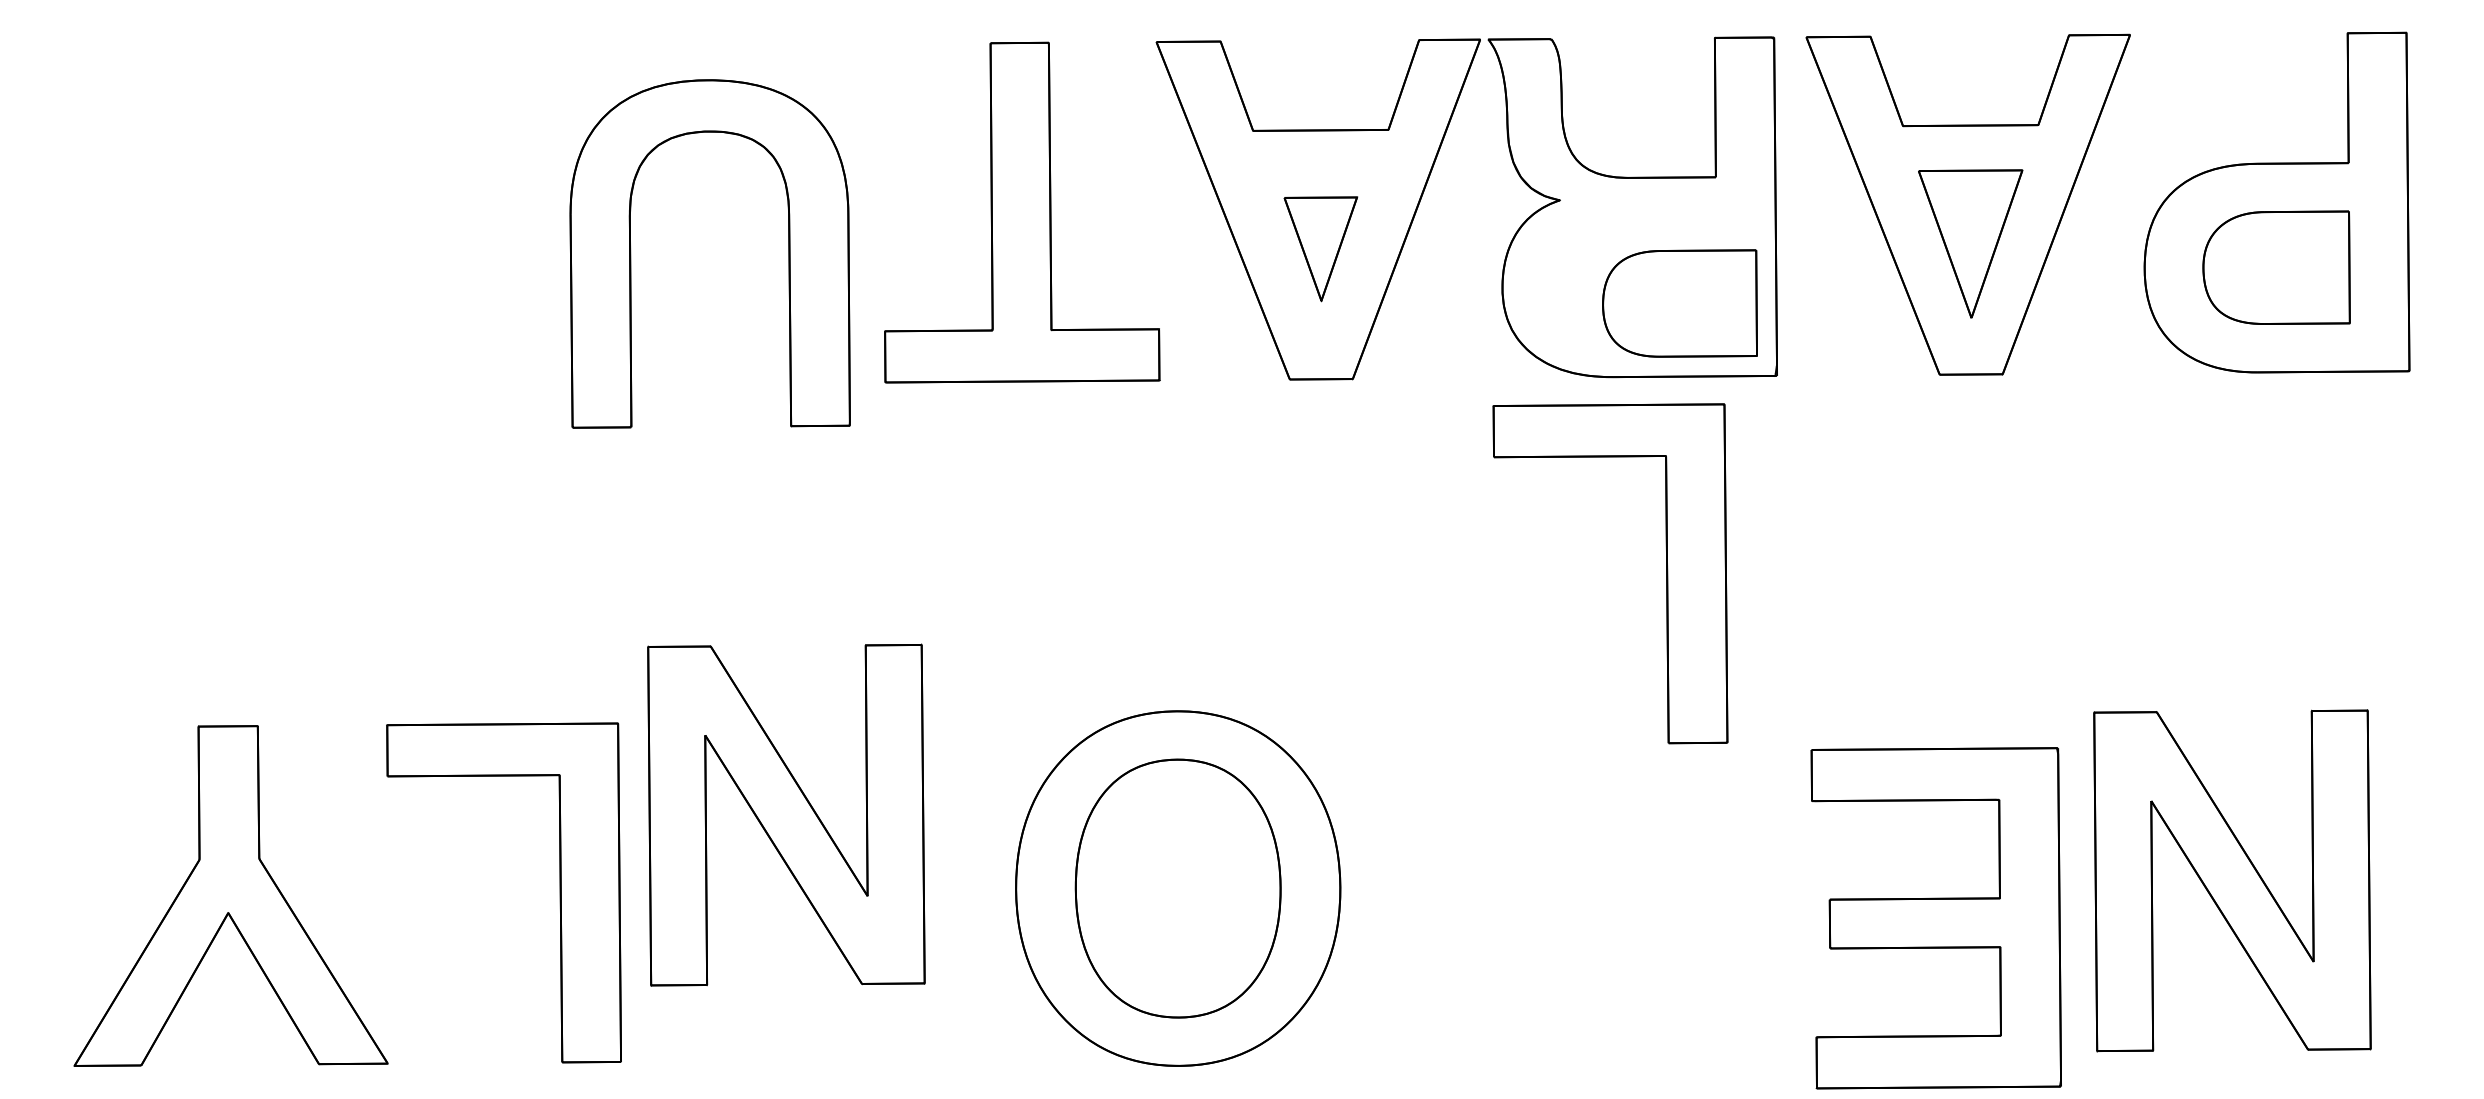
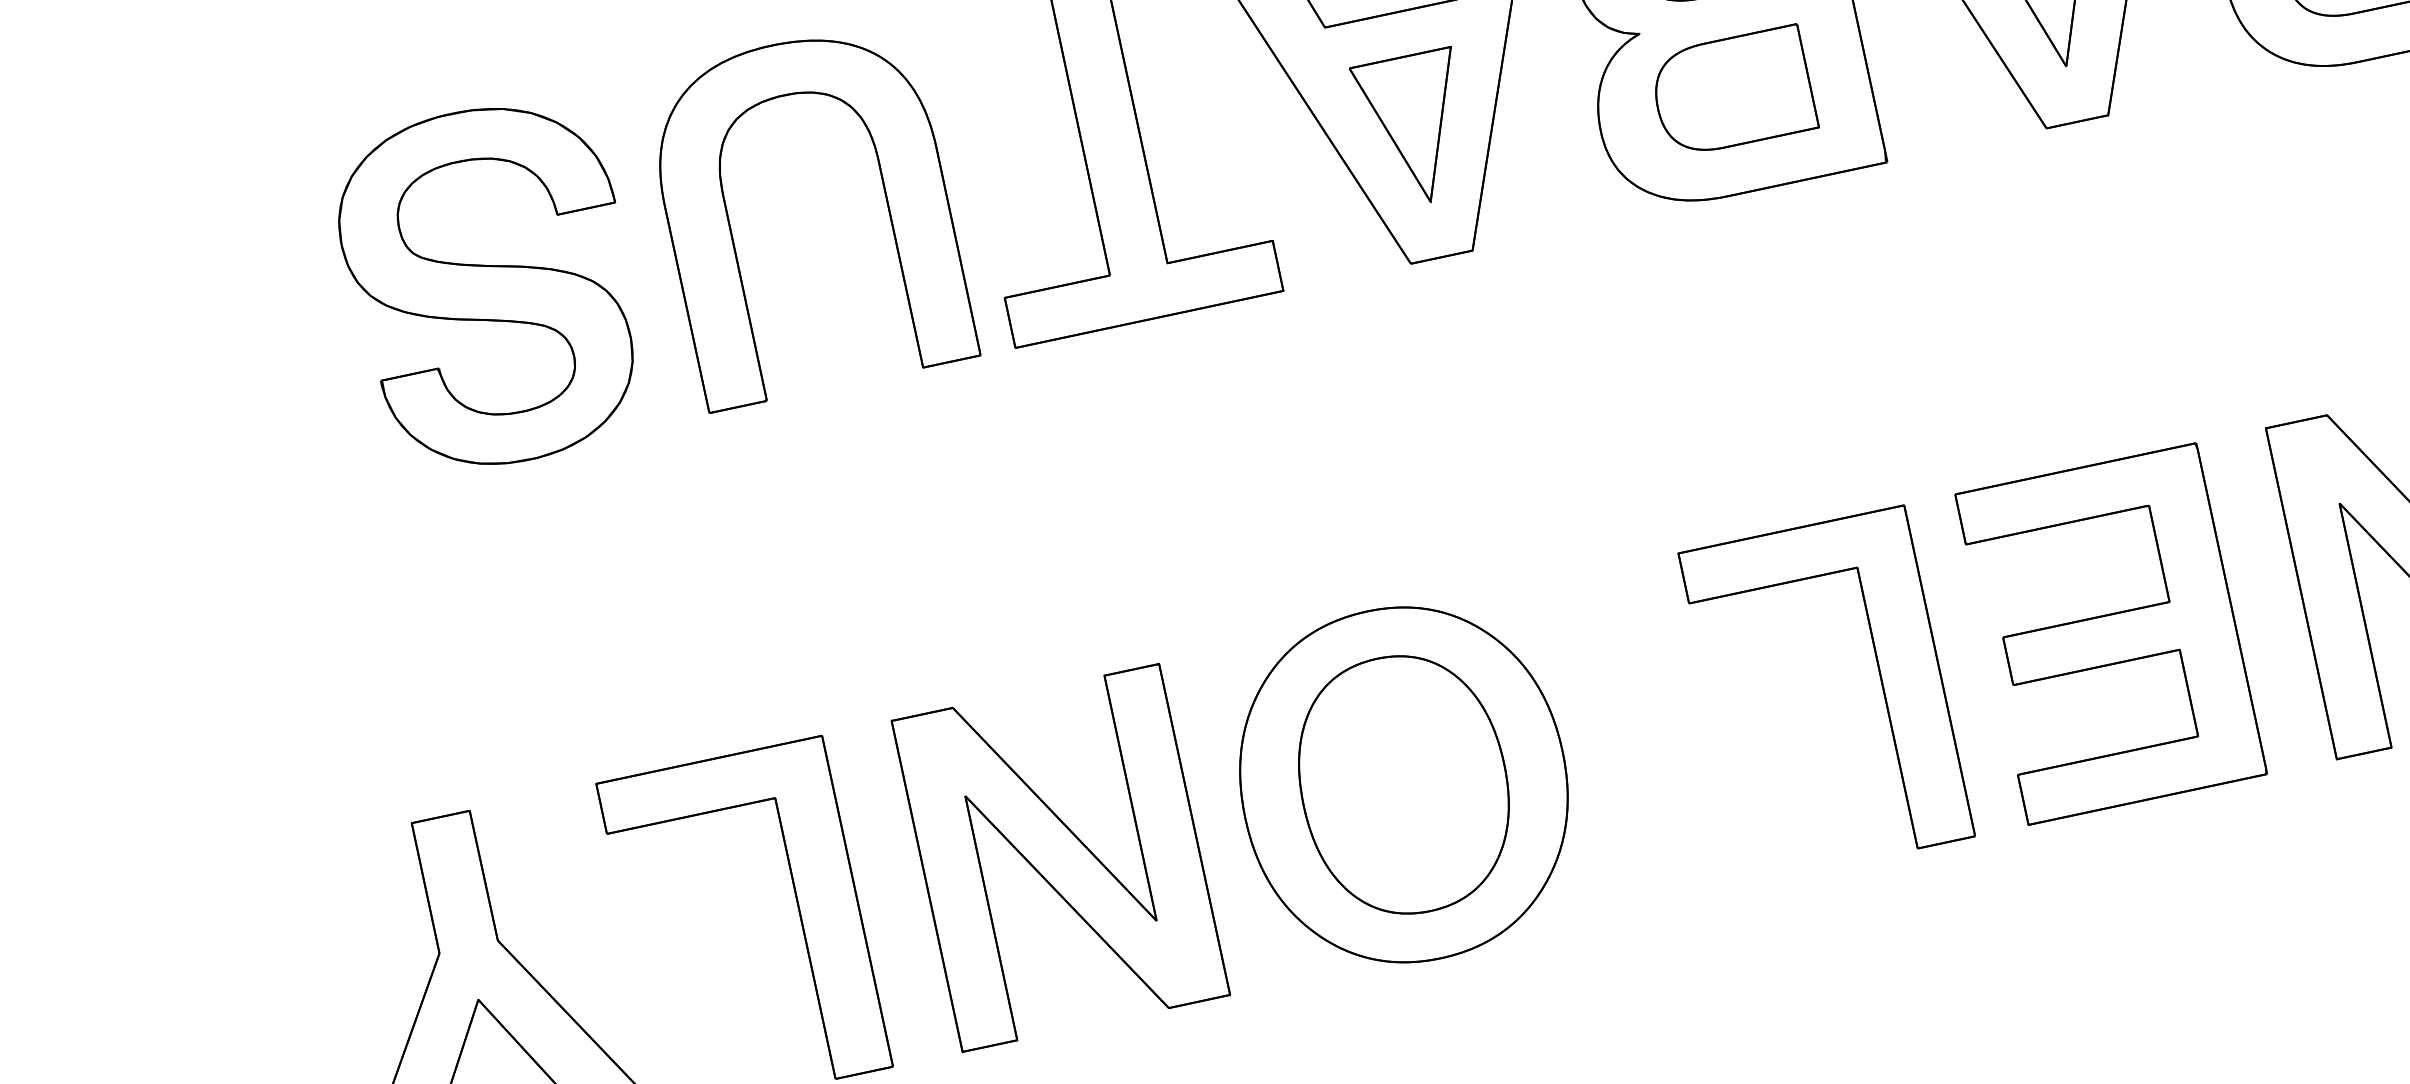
part: (384, 216) -> (491, 286), added
part: (1320, 249) -> (1414, 130), size x1.43
part: (631, 253) -> (732, 230), moved
part: (1679, 303) -> (1732, 91), moved
part: (1666, 573) -> (1881, 682), moved
part: (786, 814) -> (1060, 857), moved
part: (1935, 918) -> (2110, 634), moved

